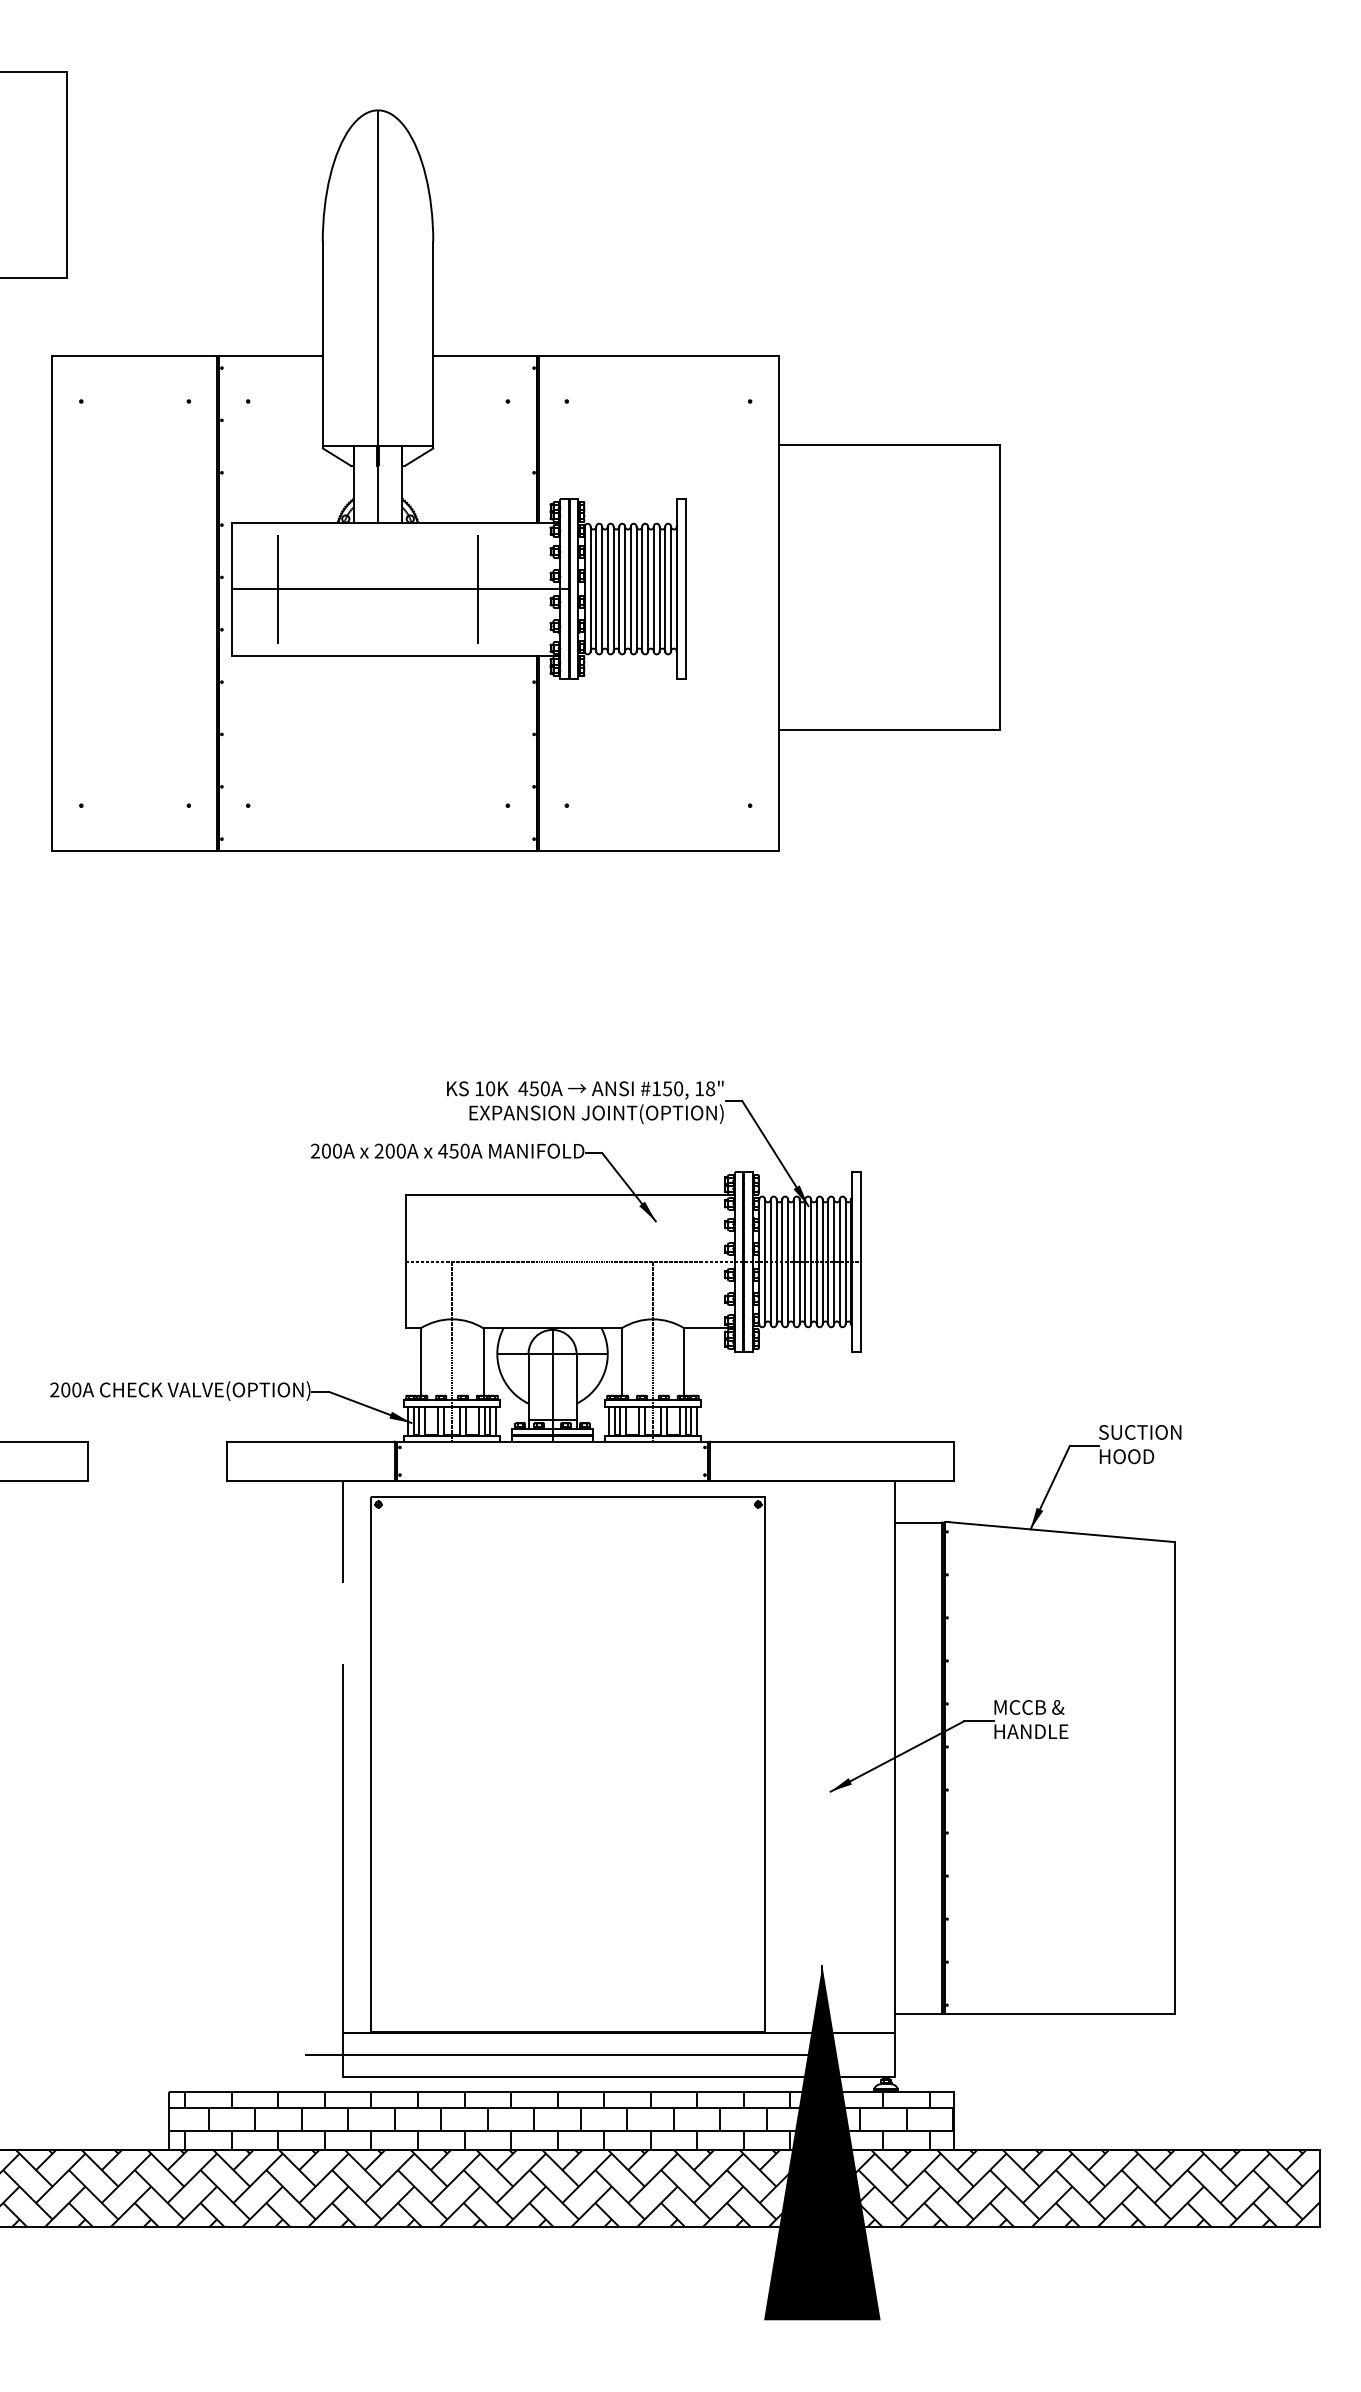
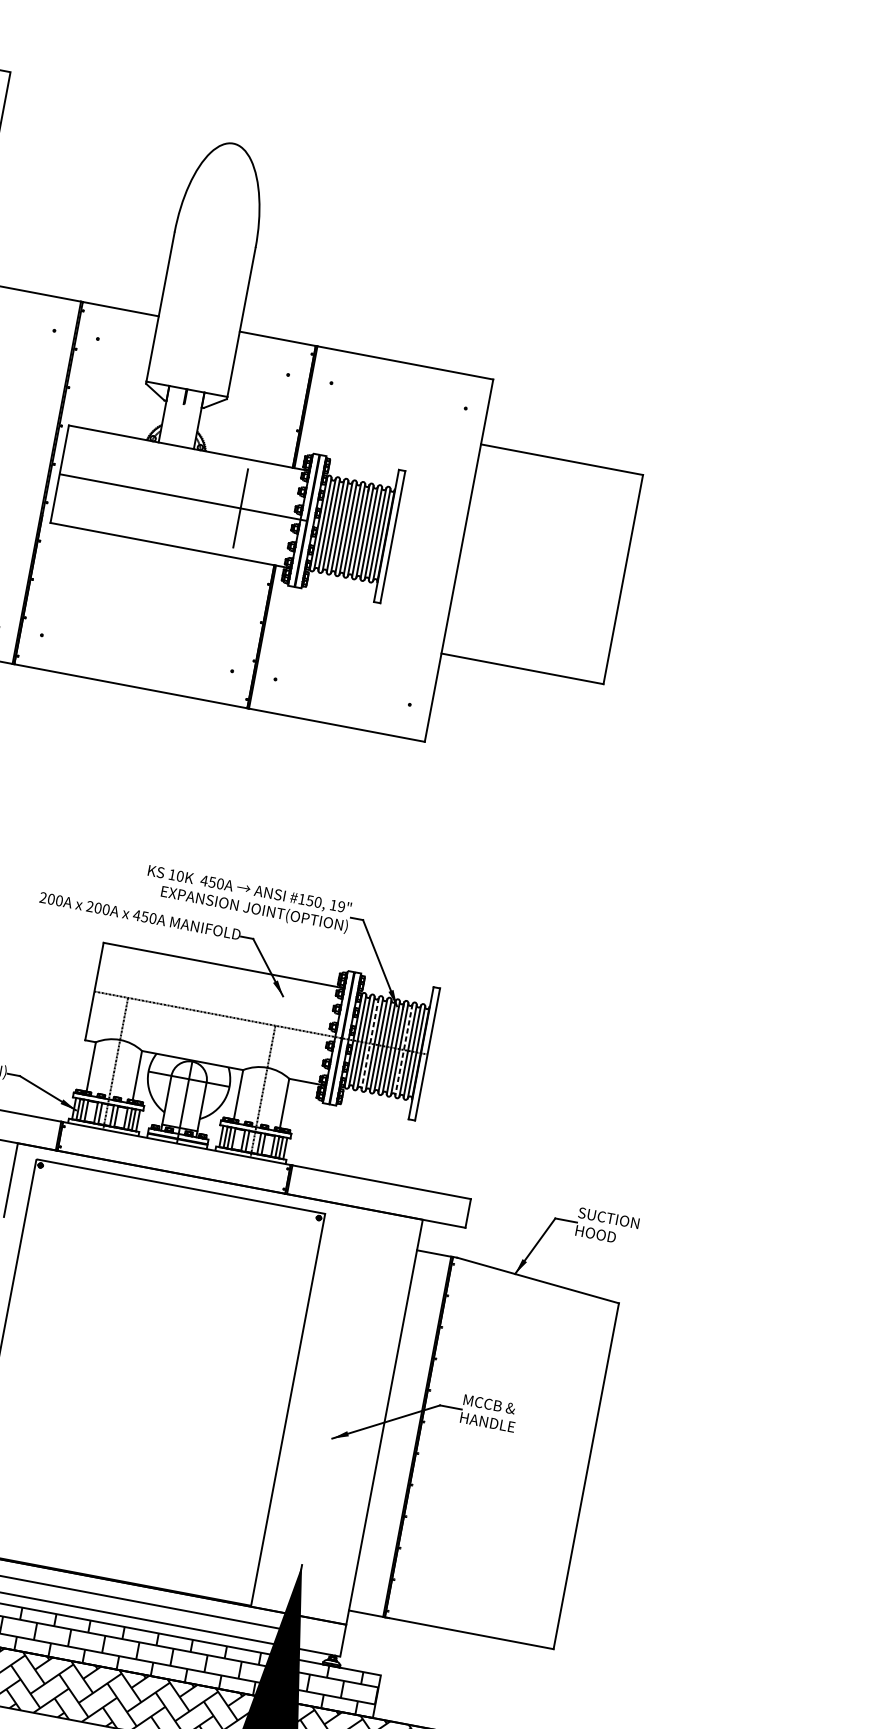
line: (378, 316) -> (205, 294), removed
line: (277, 588) -> (93, 480), removed
text: (710, 1088) -> (341, 906), 18" -> 19"
line: (782, 1262) -> (370, 1044), solid -> dashed
line: (828, 1262) -> (403, 1050), solid -> dashed

